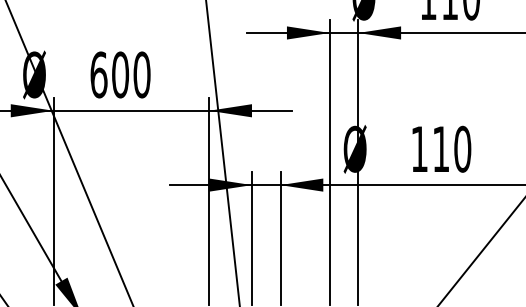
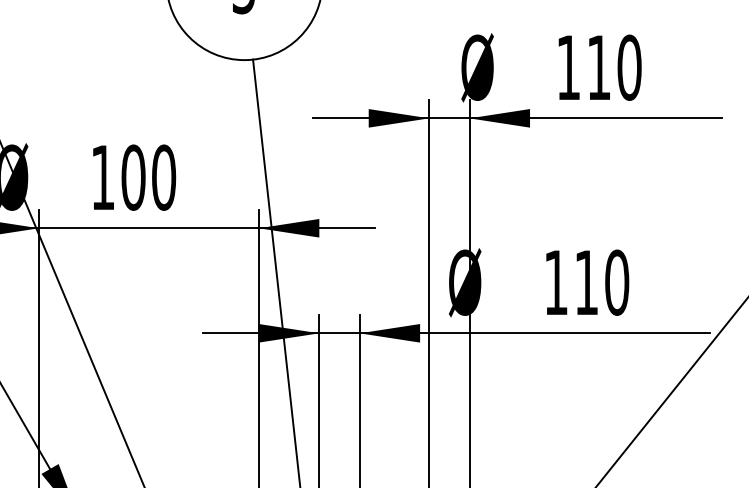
text: (99, 74) -> (103, 177), 600 -> 100

